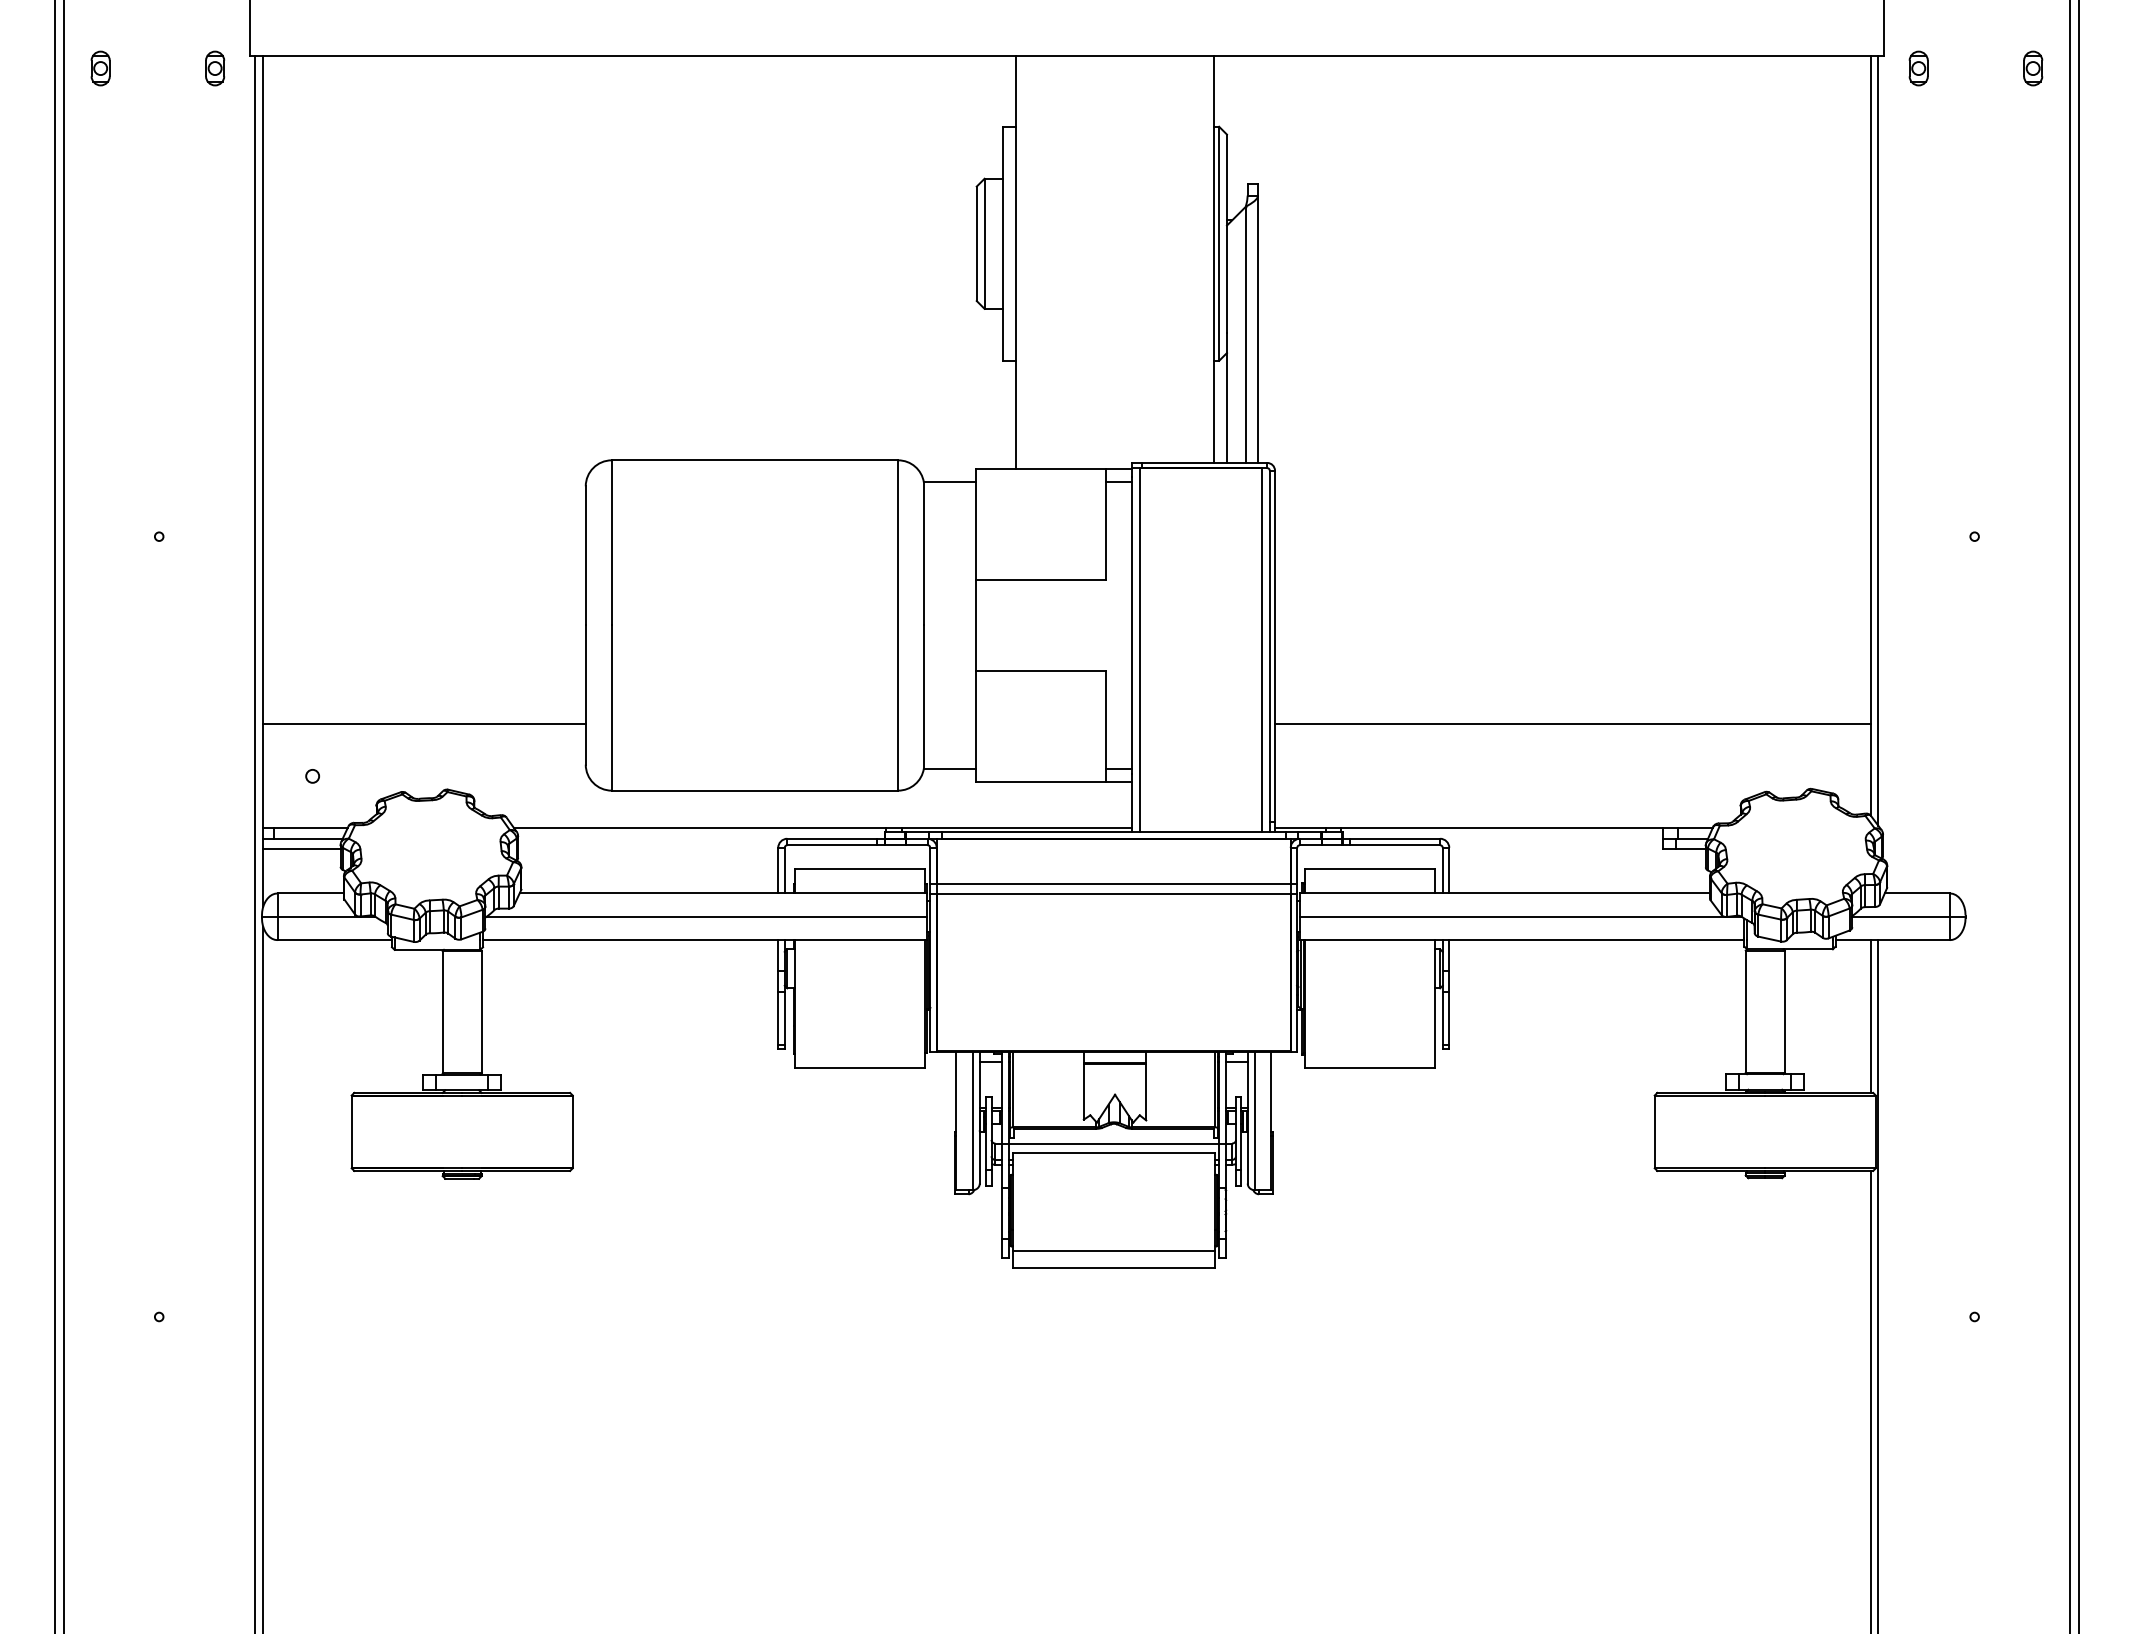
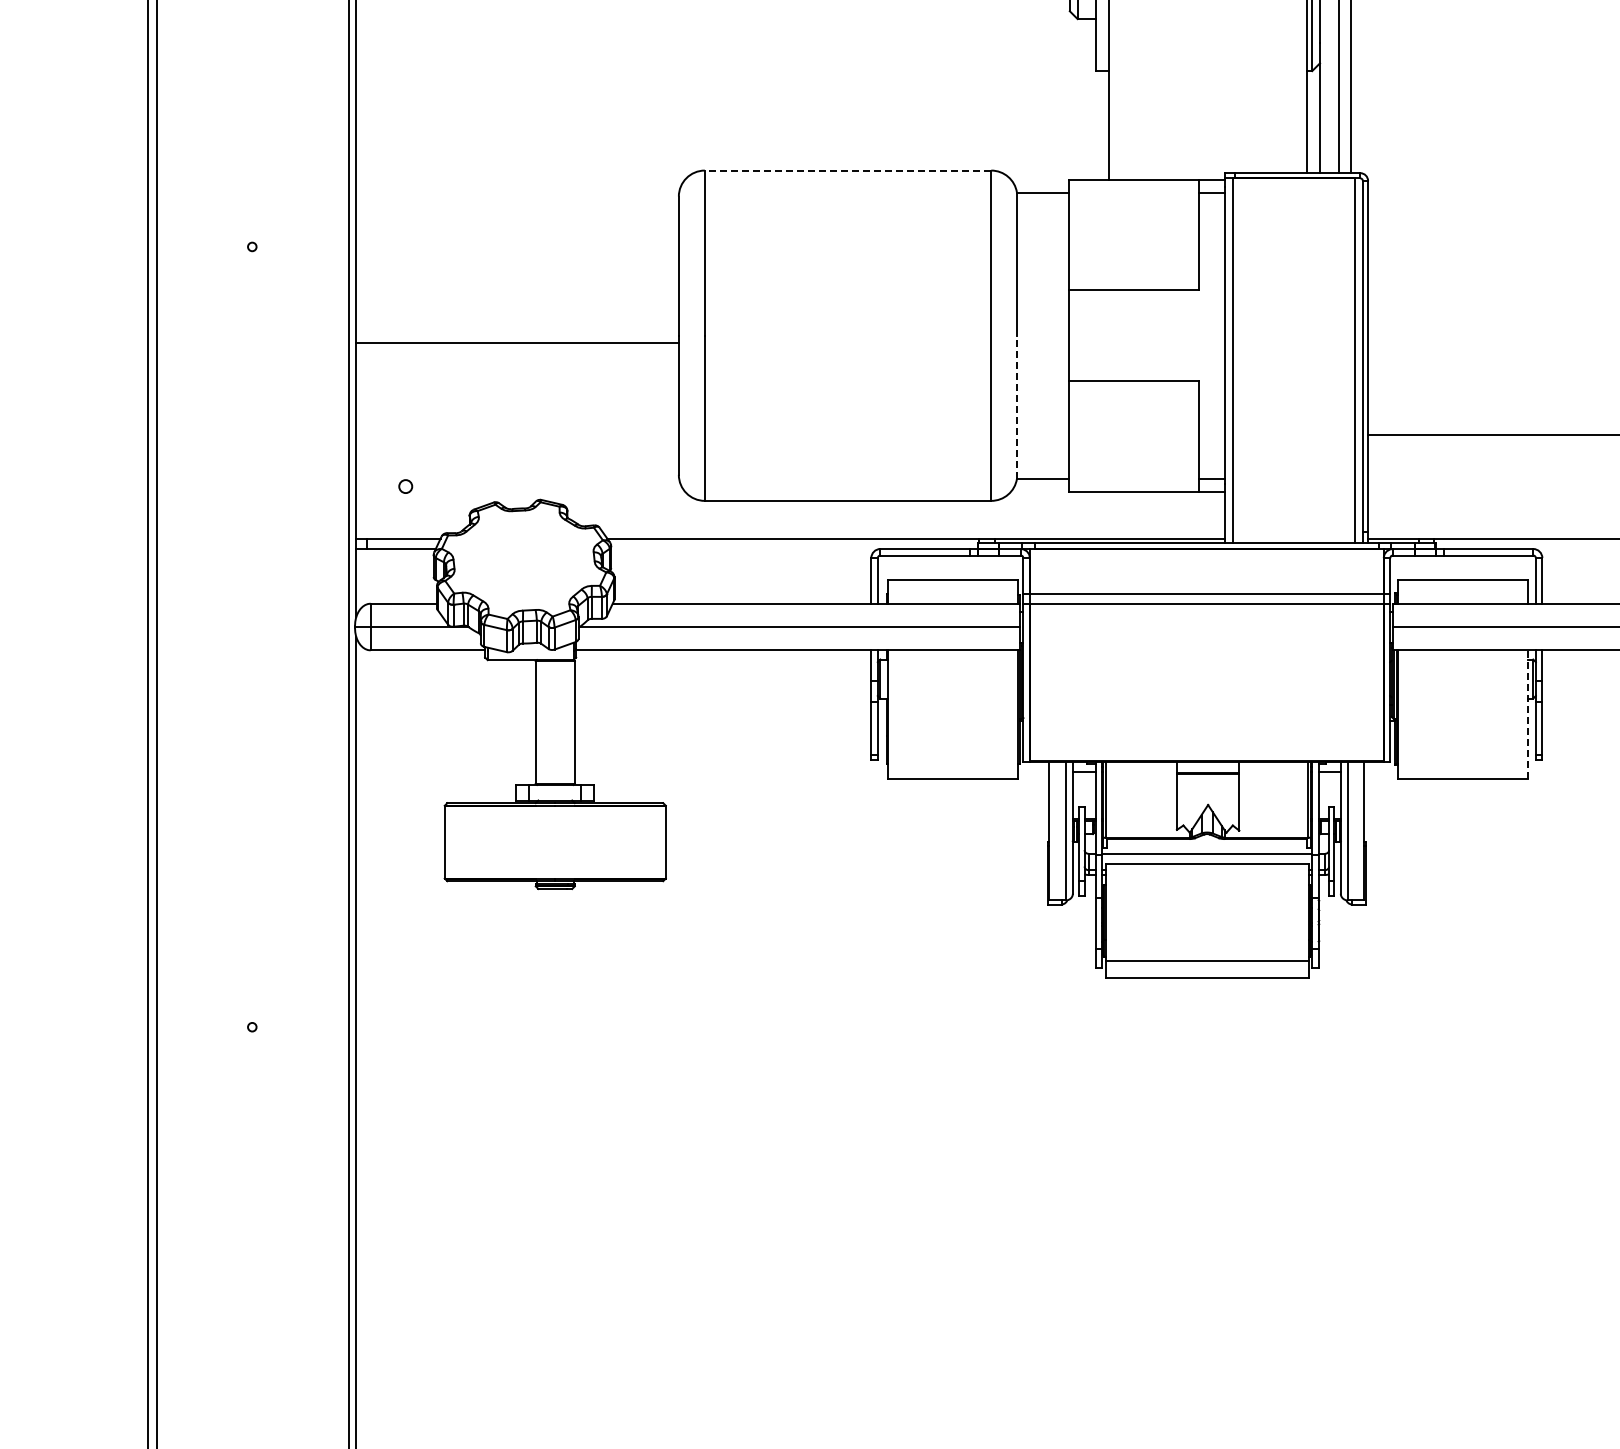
line: (754, 460) -> (847, 170), solid -> dashed
line: (923, 697) -> (1016, 407), solid -> dashed
line: (424, 724) -> (517, 342), moved
line: (301, 849) -> (394, 559), removed
line: (1434, 1003) -> (1527, 713), solid -> dashed

